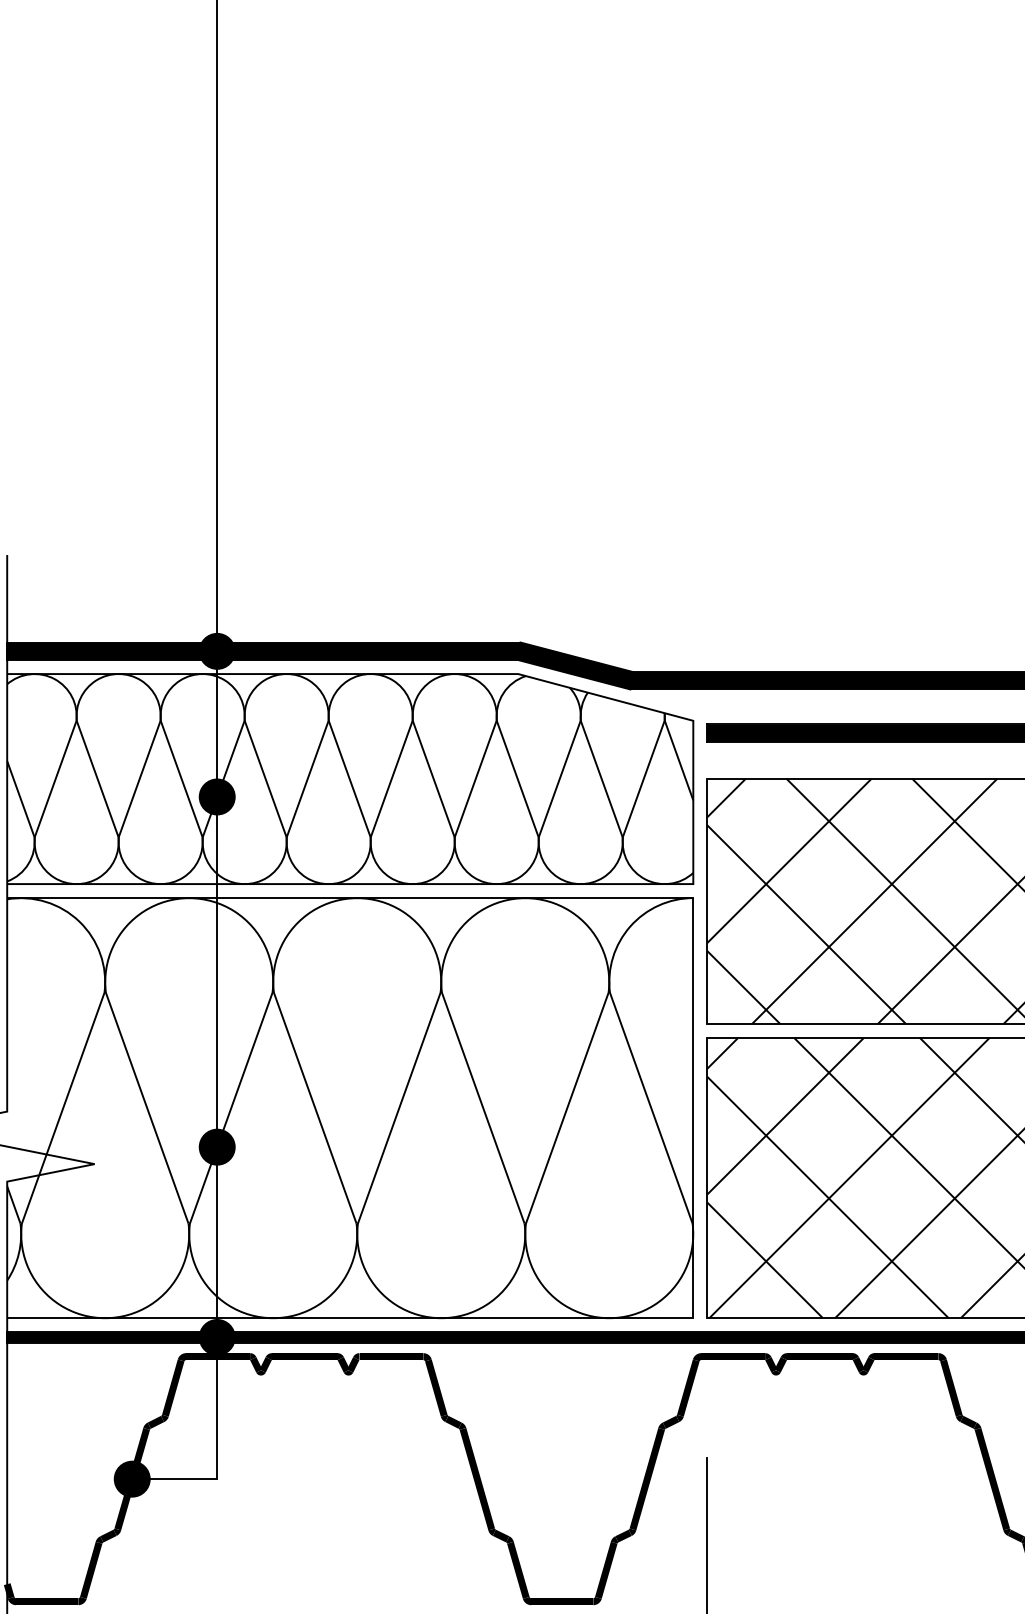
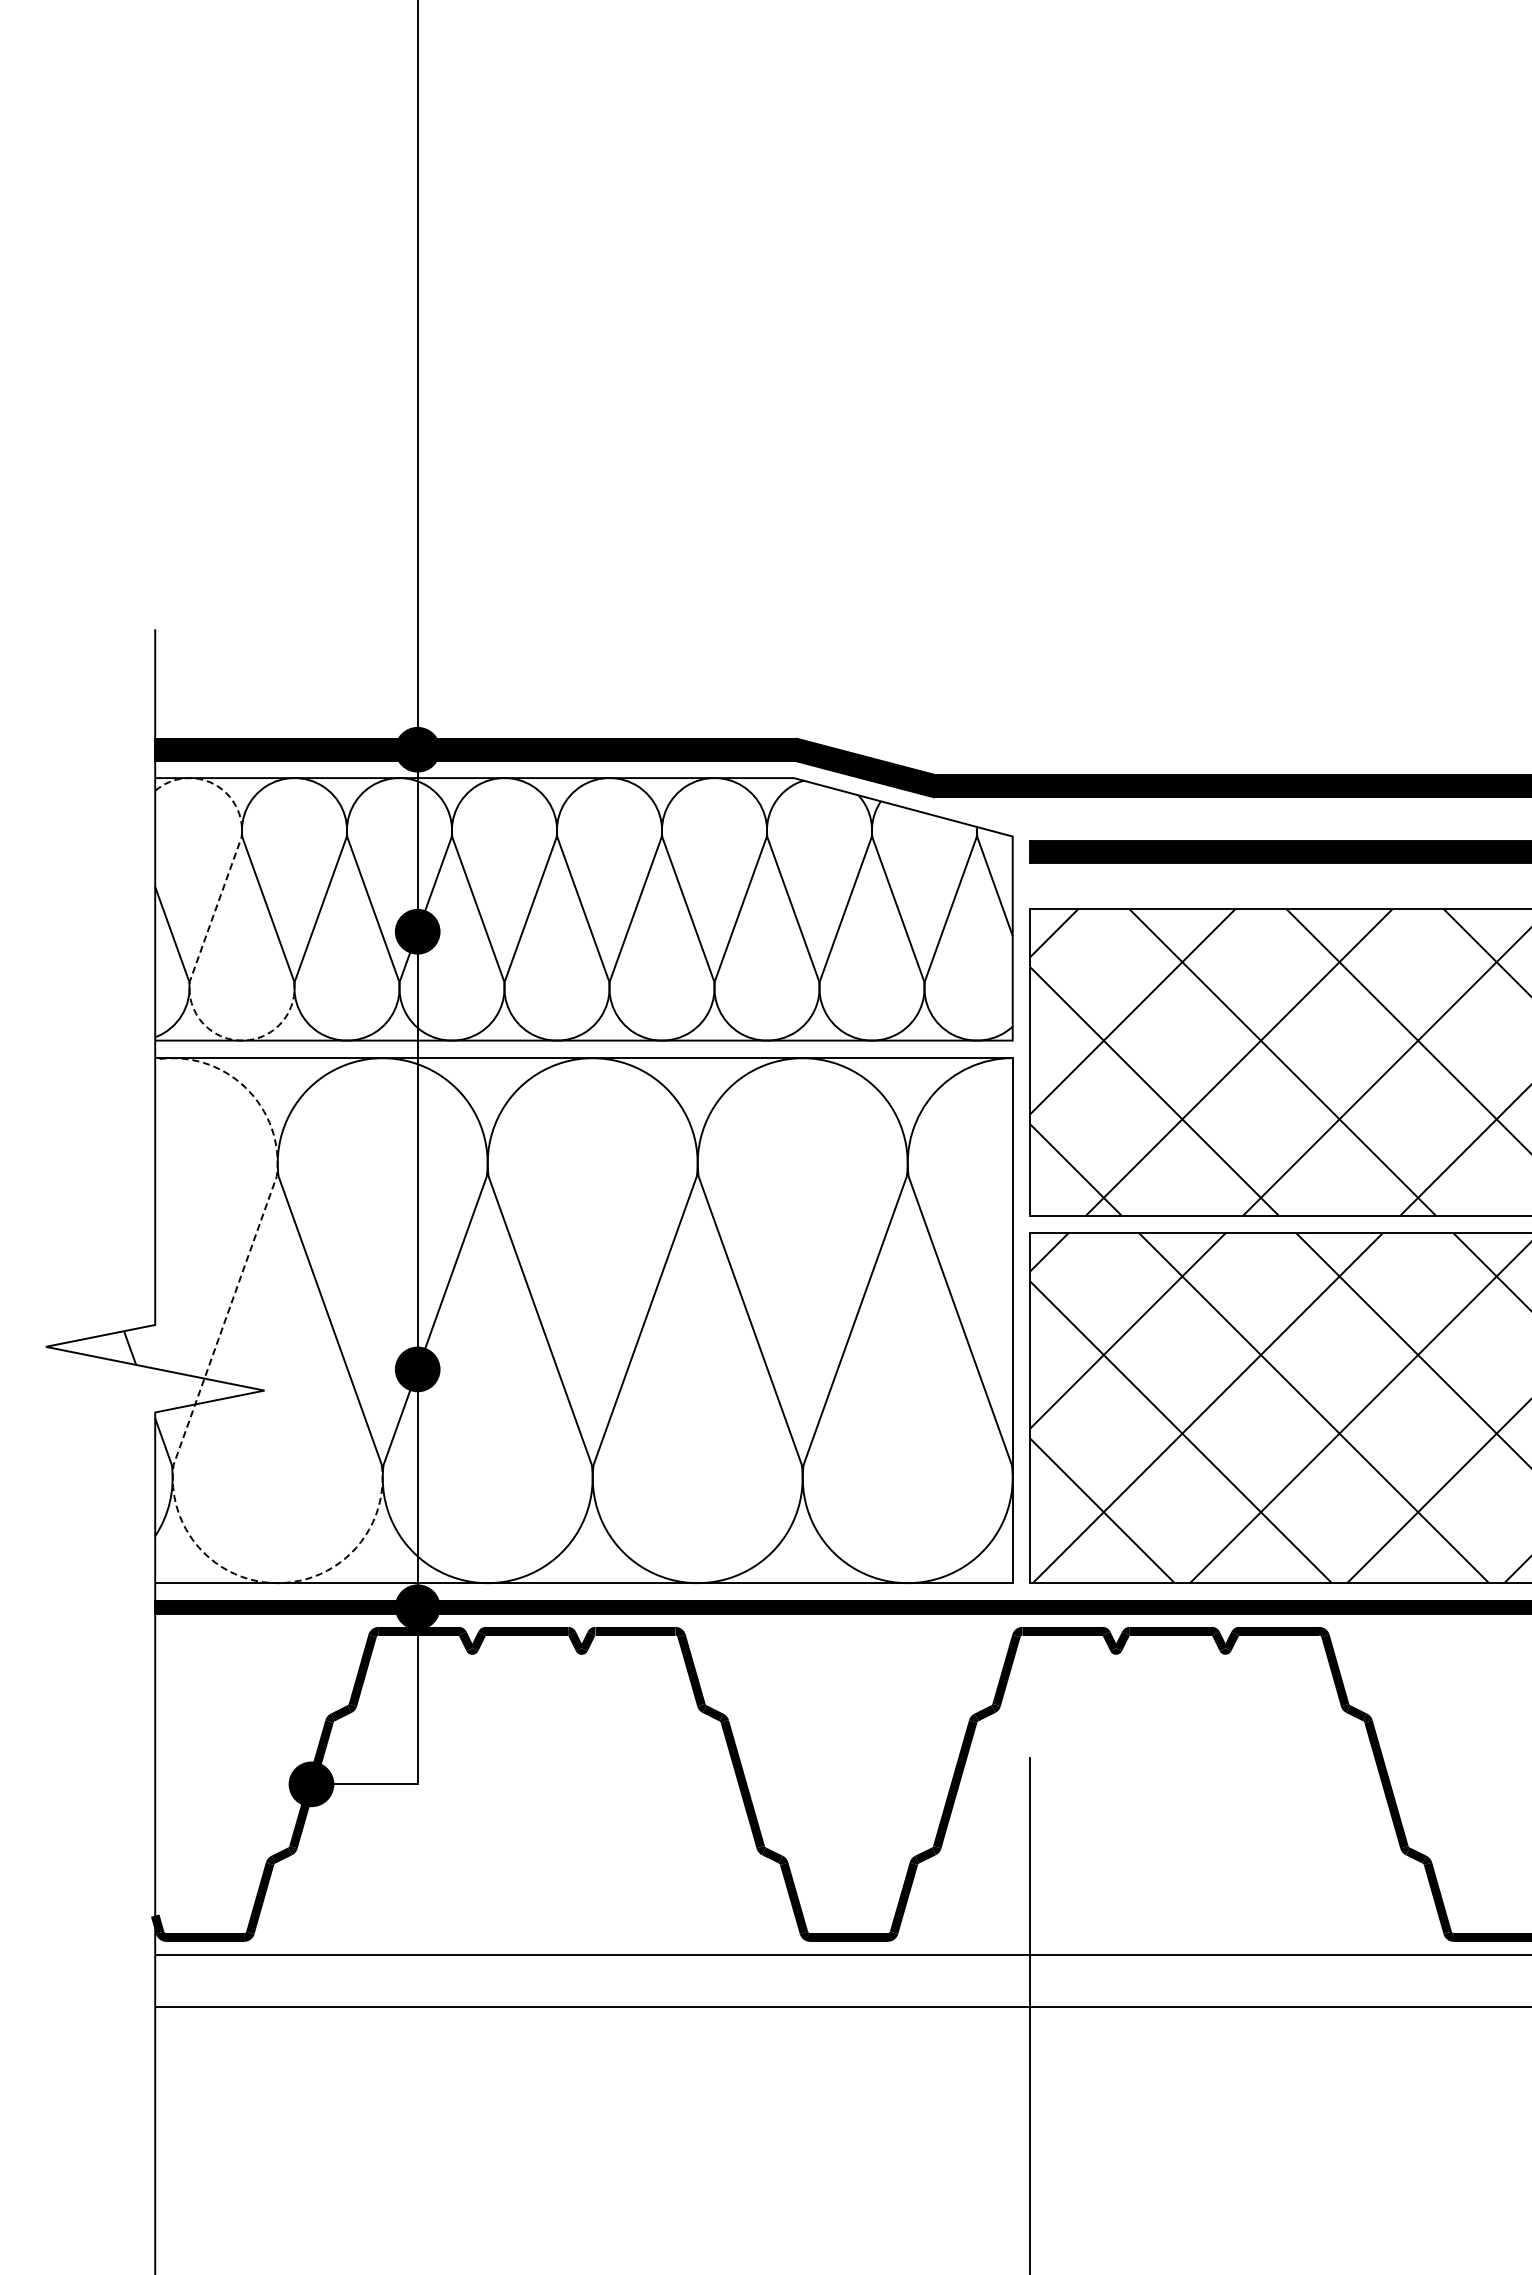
line: (48, 799) -> (206, 934), solid -> dashed
line: (39, 1173) -> (195, 1402), solid -> dashed

